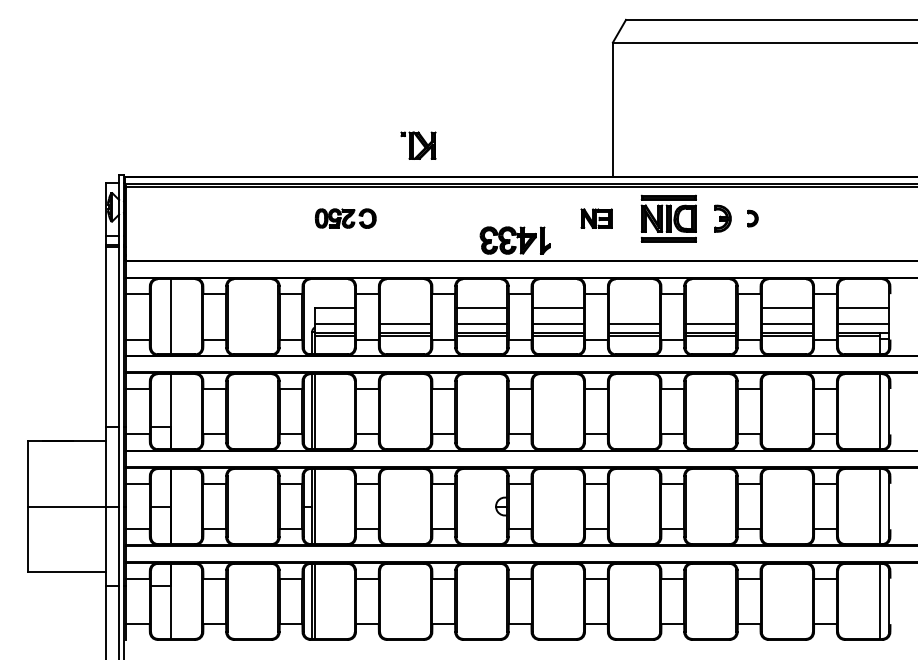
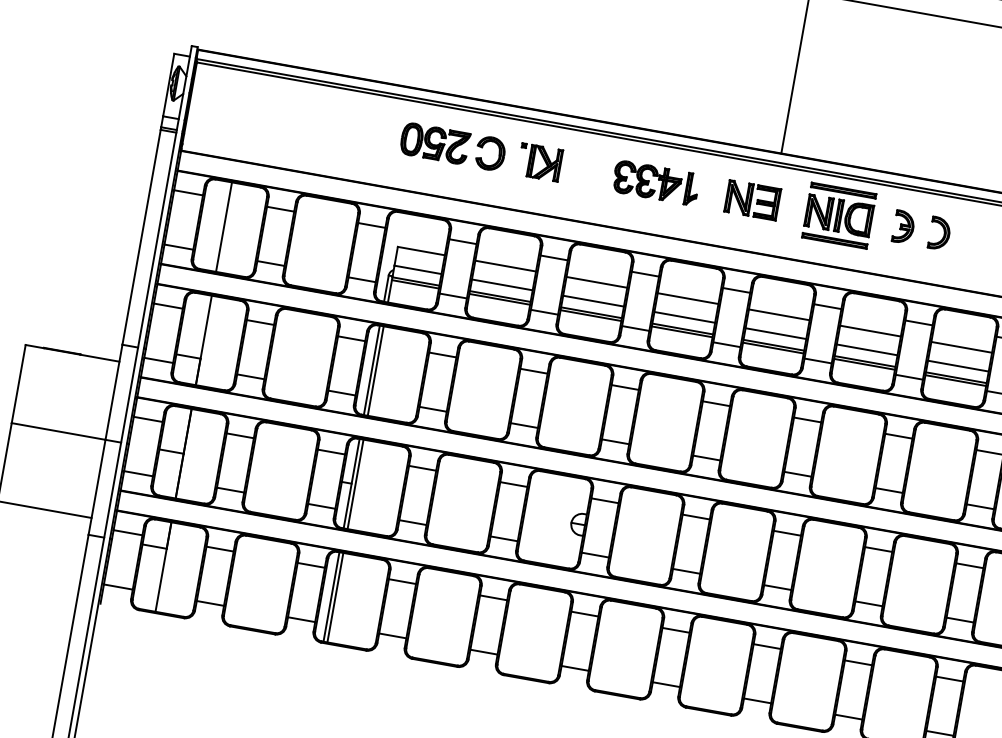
part: (418, 145) -> (540, 162), moved
part: (345, 218) -> (452, 146), size x1.43
part: (596, 218) -> (752, 200), size x1.43
part: (752, 218) -> (939, 233), size x1.67
part: (514, 240) -> (654, 182), moved
line: (405, 307) -> (505, 265), added
line: (634, 307) -> (779, 314), added
line: (710, 307) -> (869, 330), added

